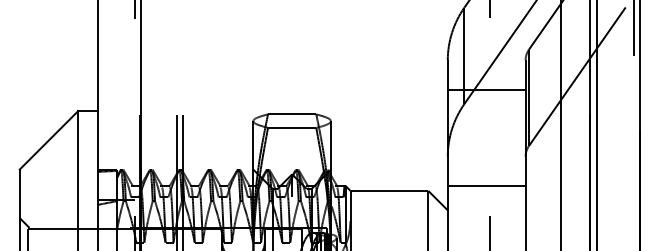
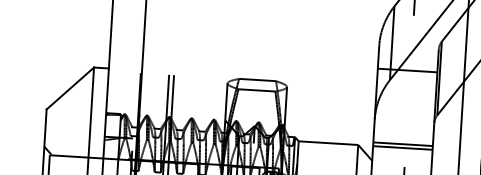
line: (486, 191) -> (402, 148), added

